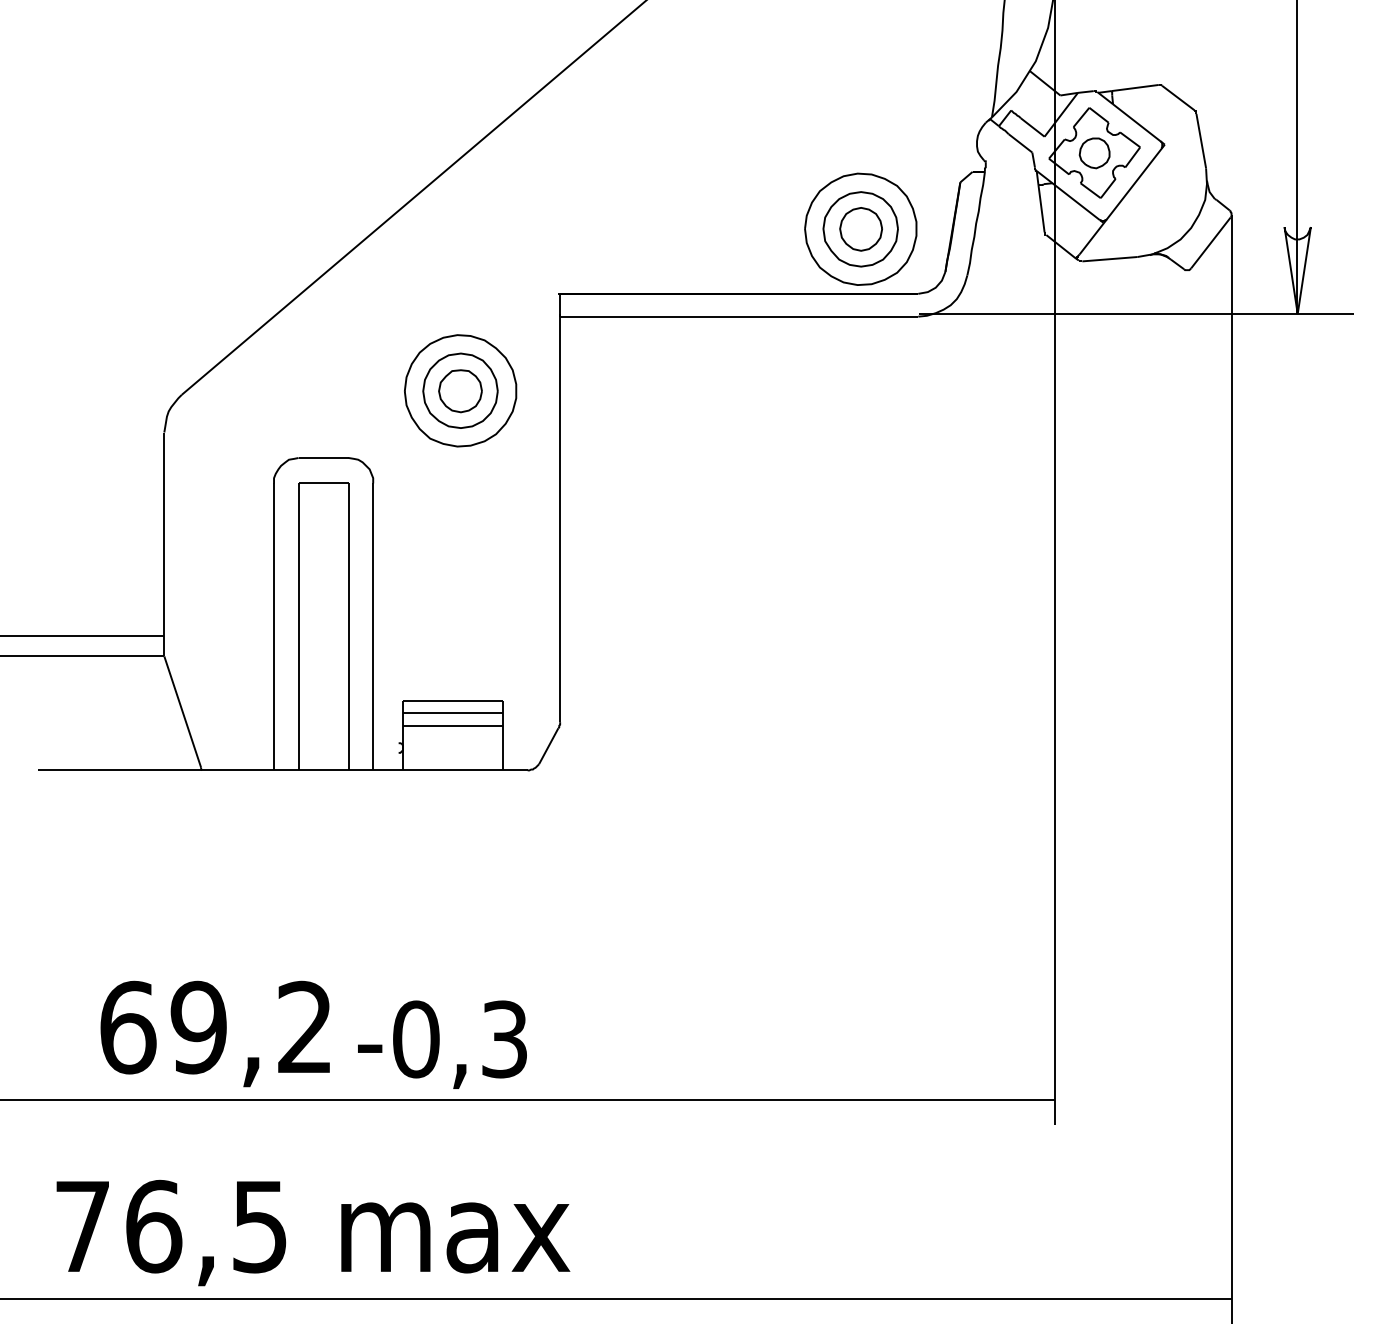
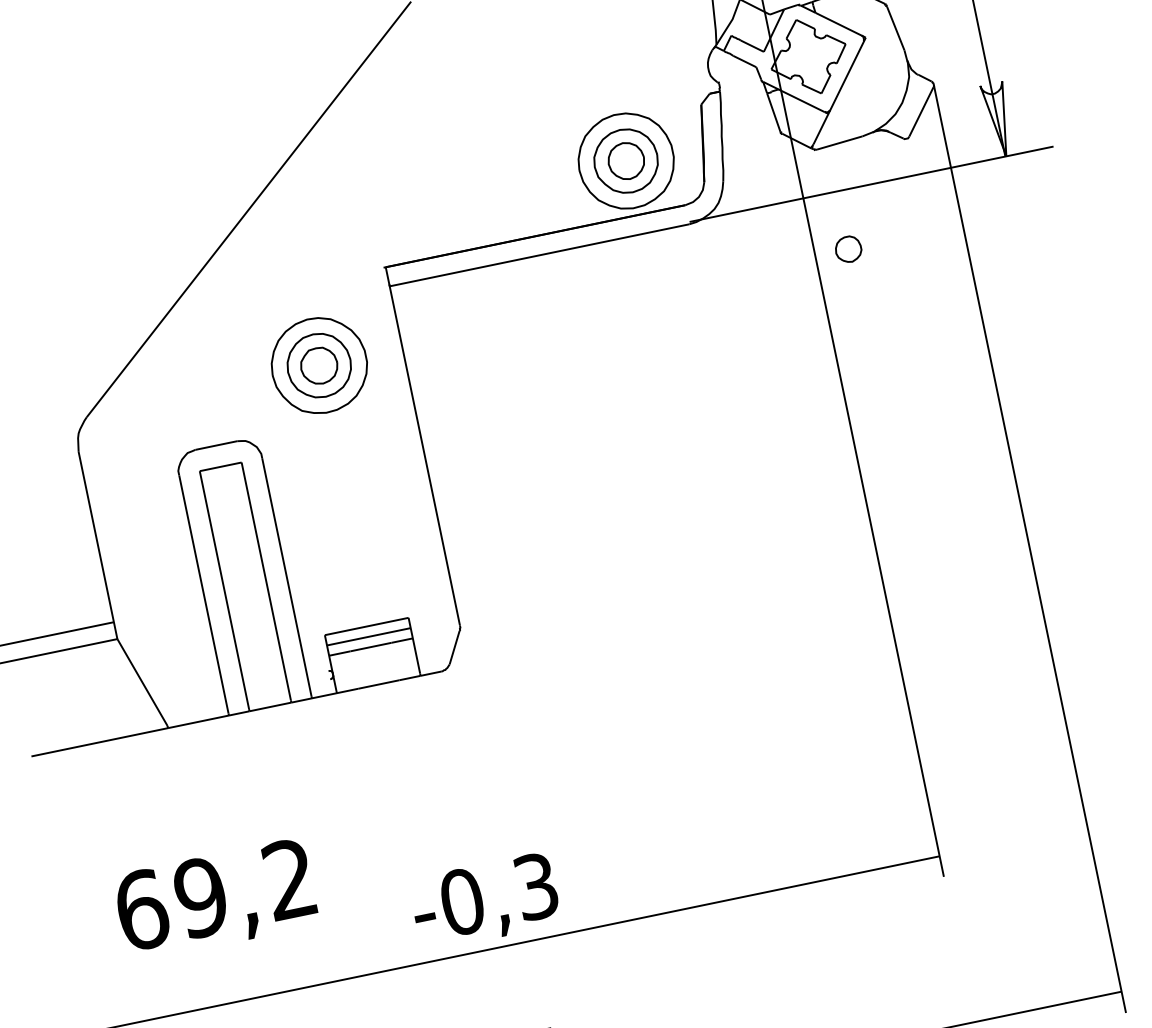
part: (1094, 153) -> (848, 249), moved
text: (214, 1033) -> (215, 899), moved
text: (442, 1044) -> (485, 901), moved

